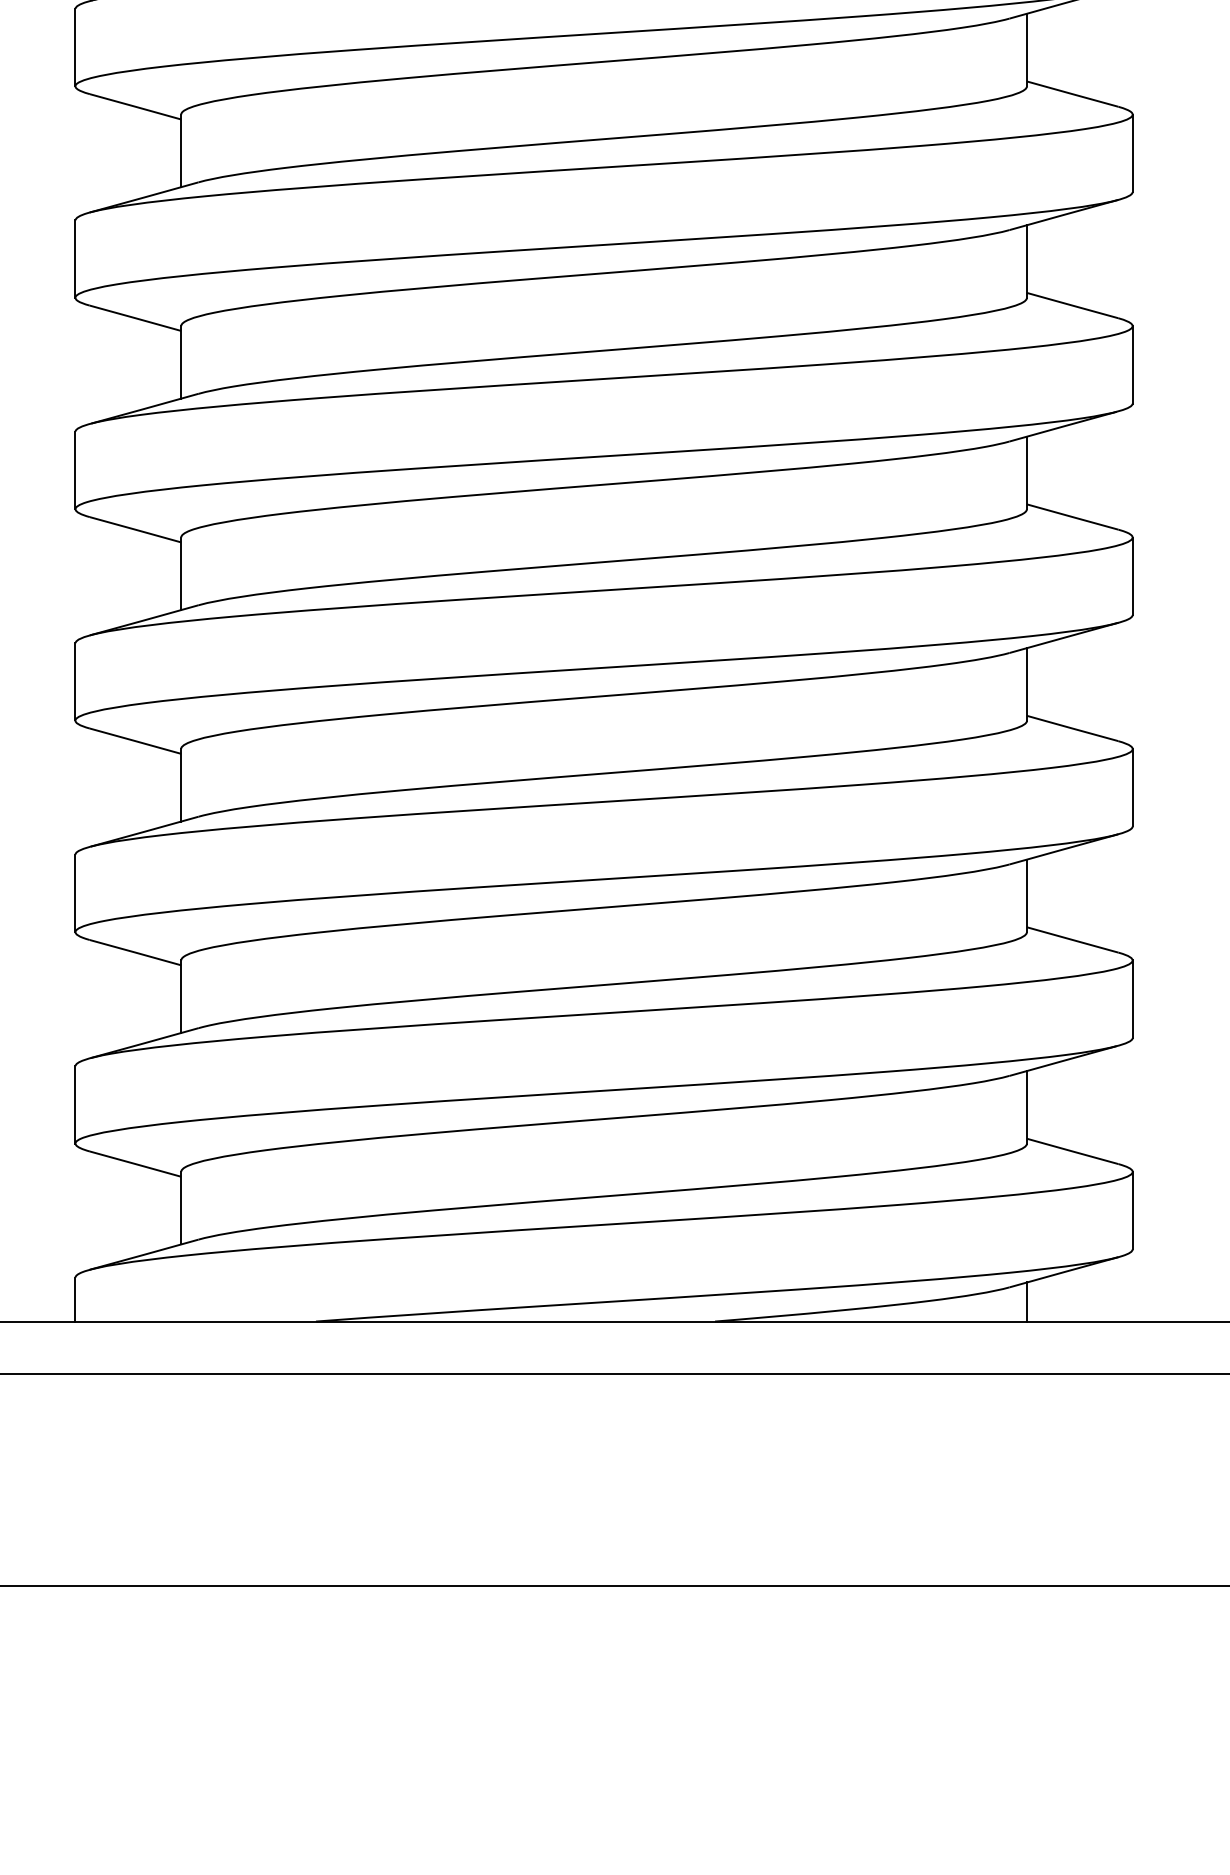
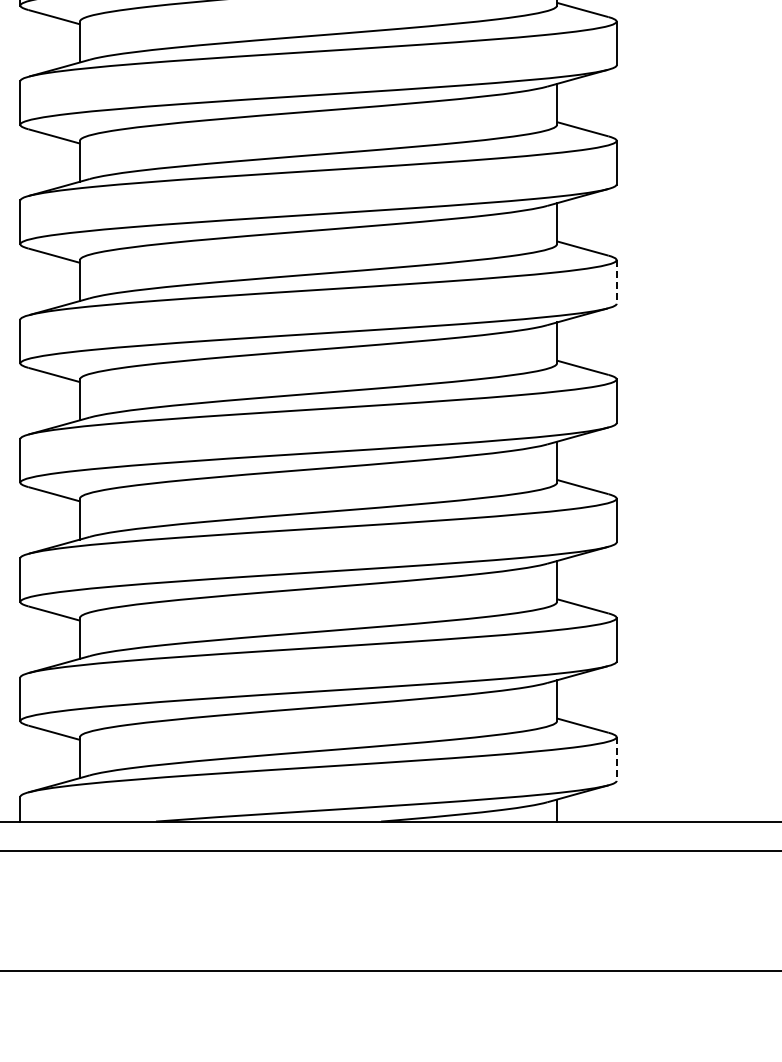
line: (1132, 364) -> (616, 281), solid -> dashed
line: (1132, 1211) -> (616, 759), solid -> dashed

